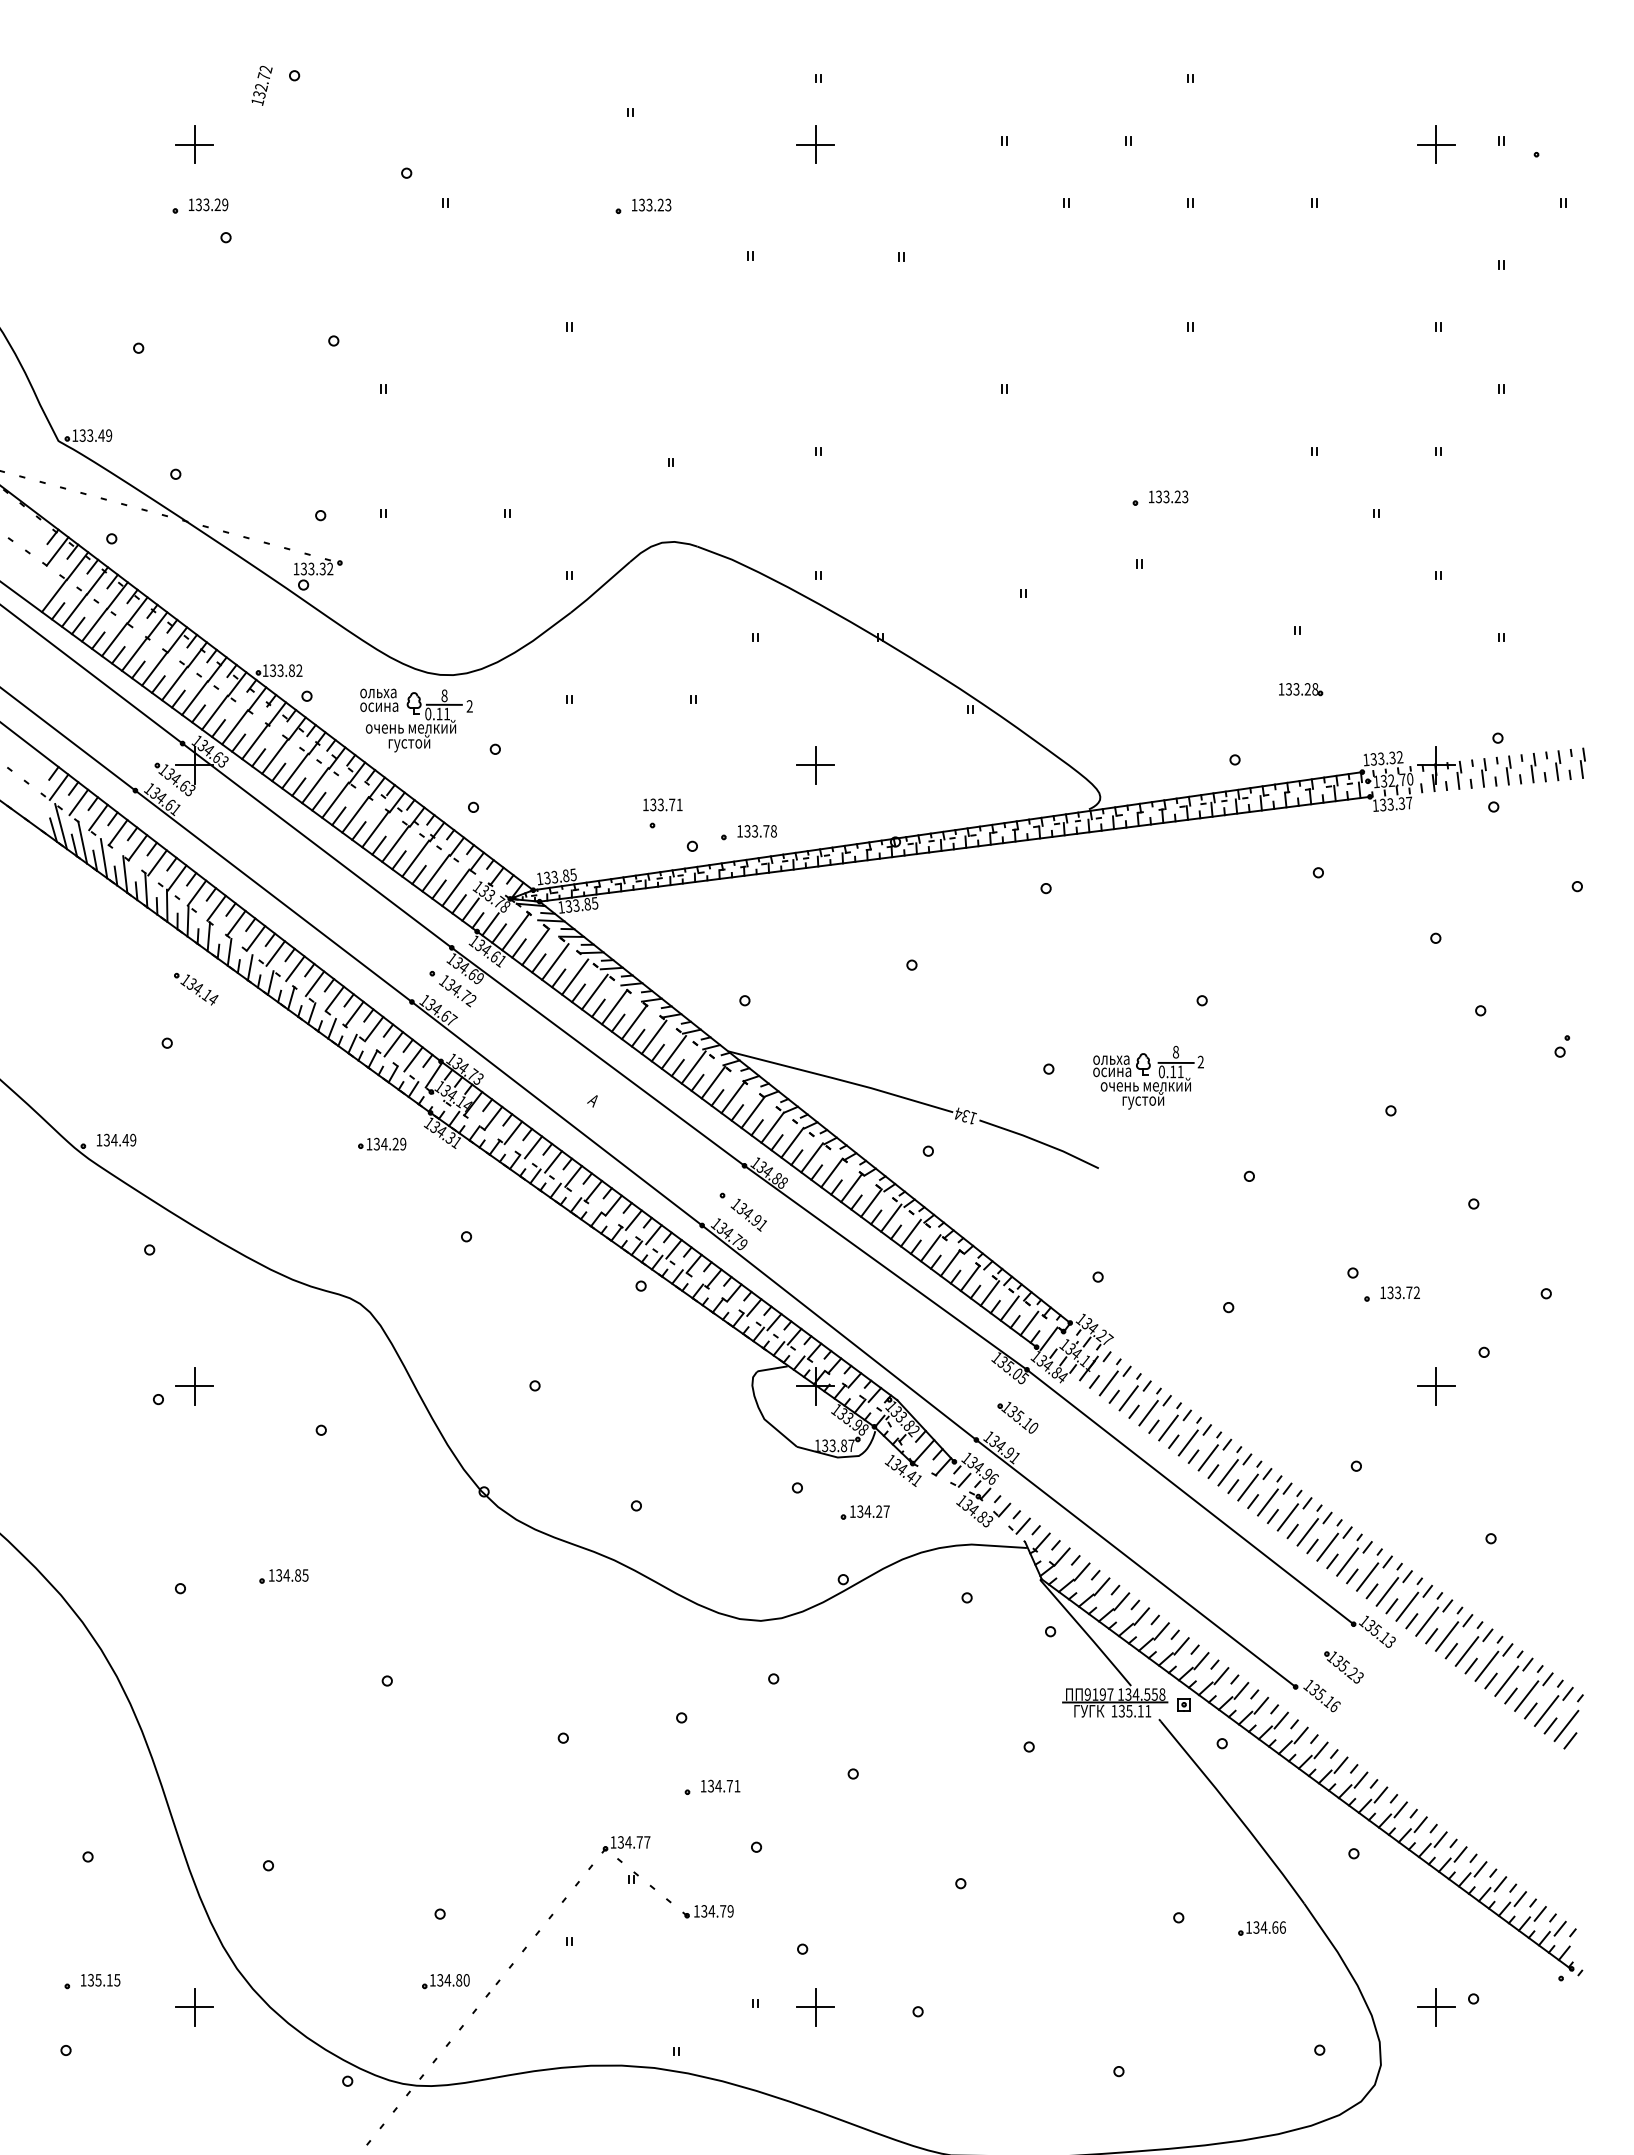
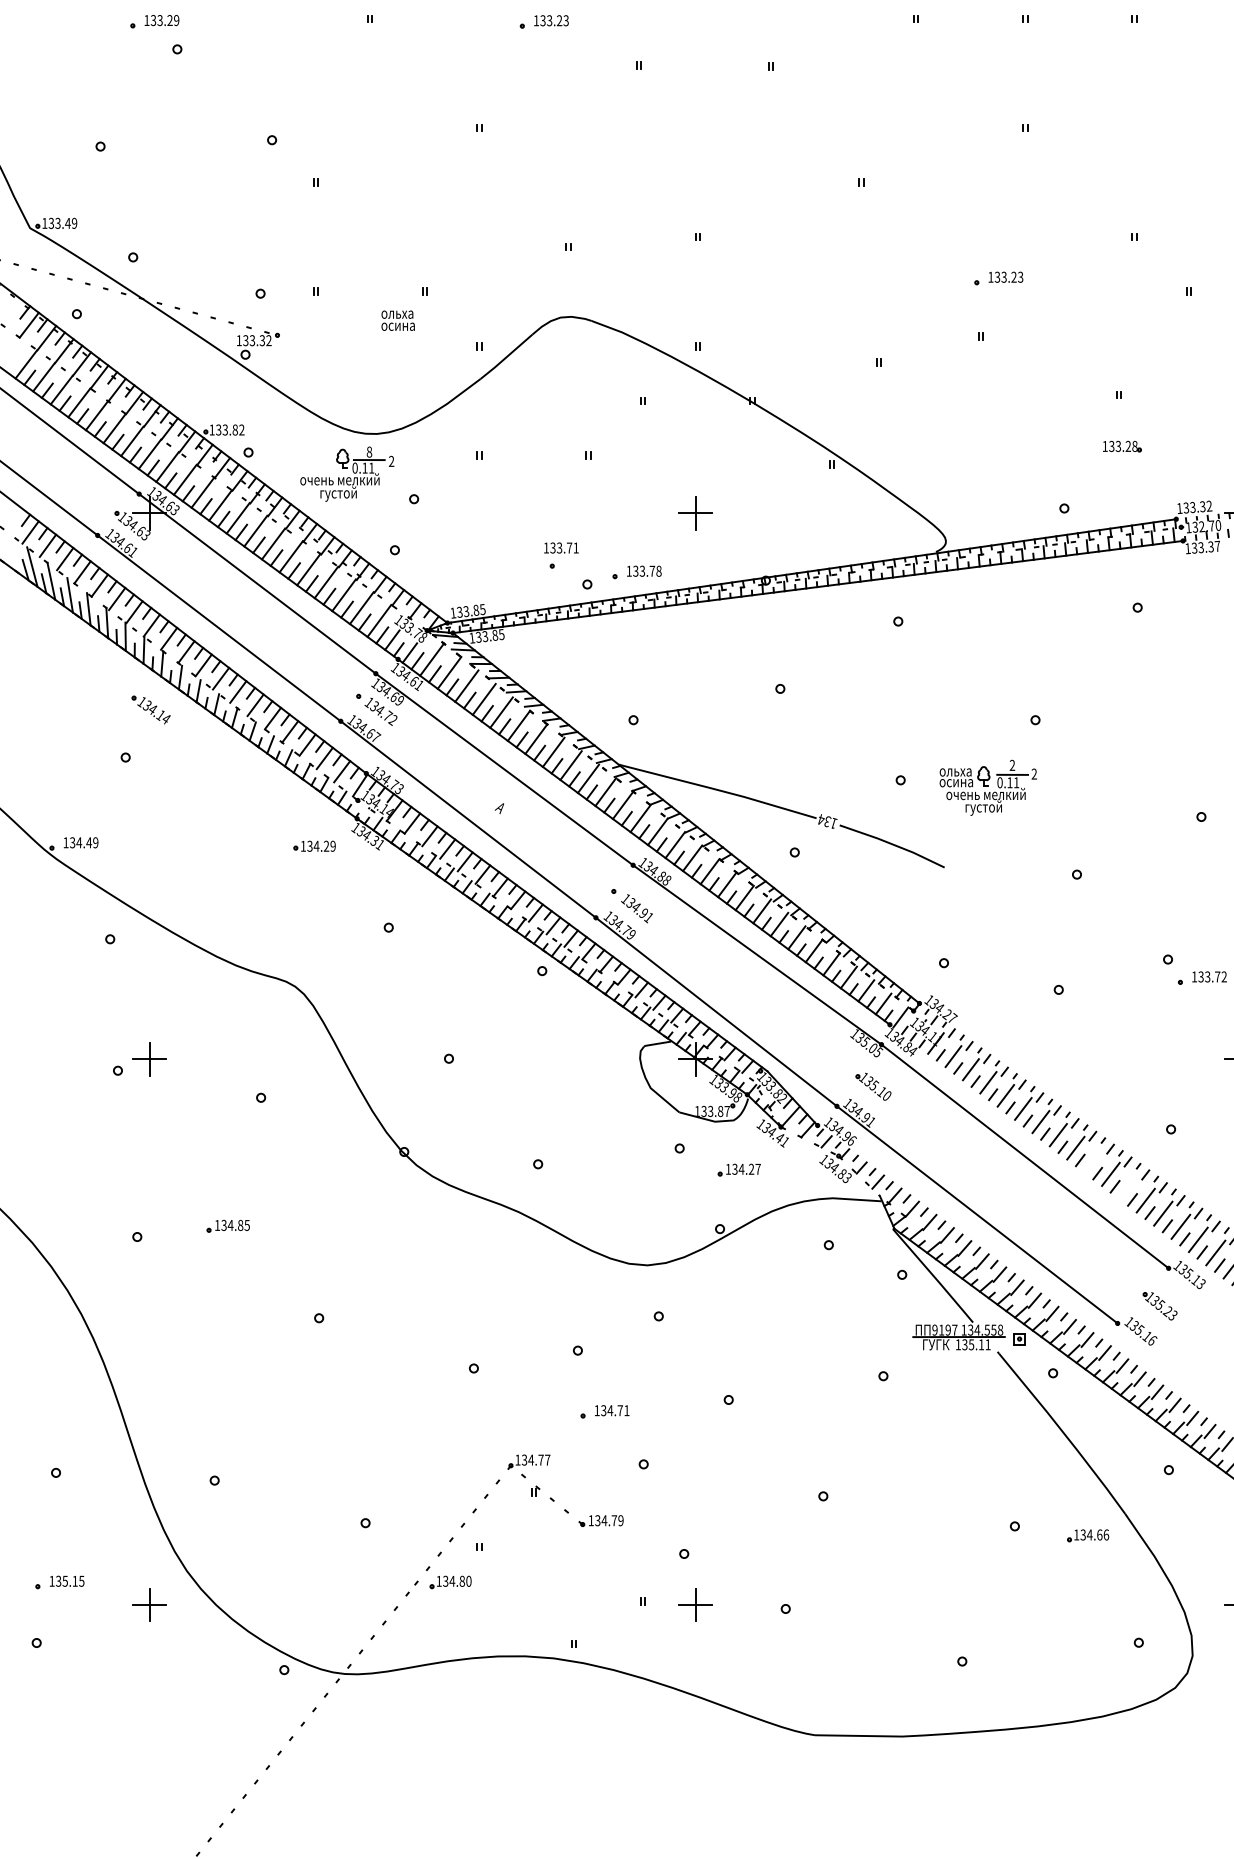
text: (379, 699) -> (398, 319), moved
text: (1175, 1052) -> (1012, 765), 8 -> 2
line: (1267, 1502) -> (1092, 1161), removed
line: (1307, 1532) -> (1128, 1187), removed
part: (445, 1981) -> (450, 1582), moved

